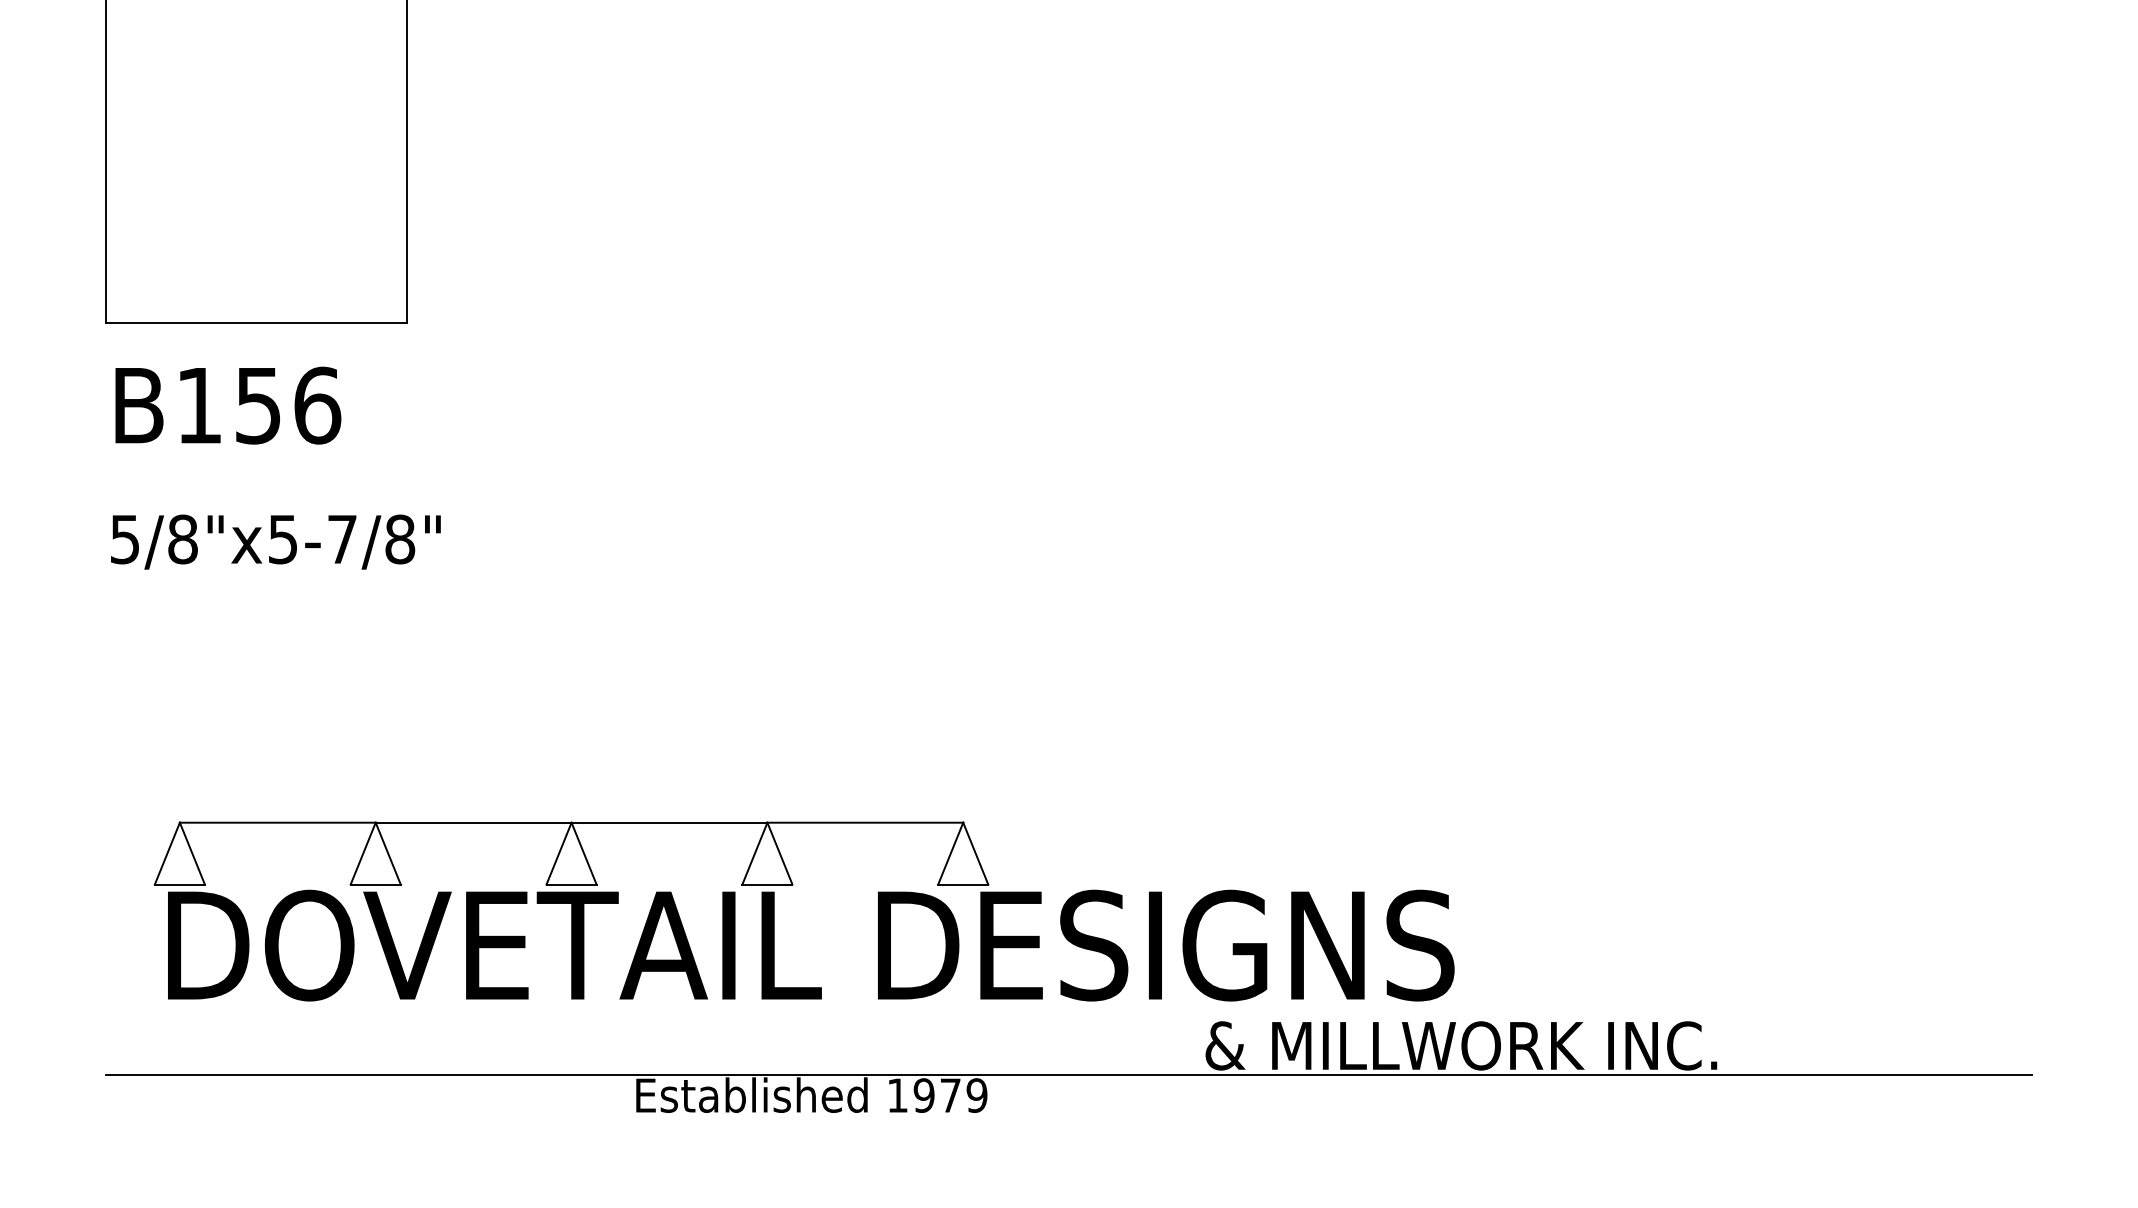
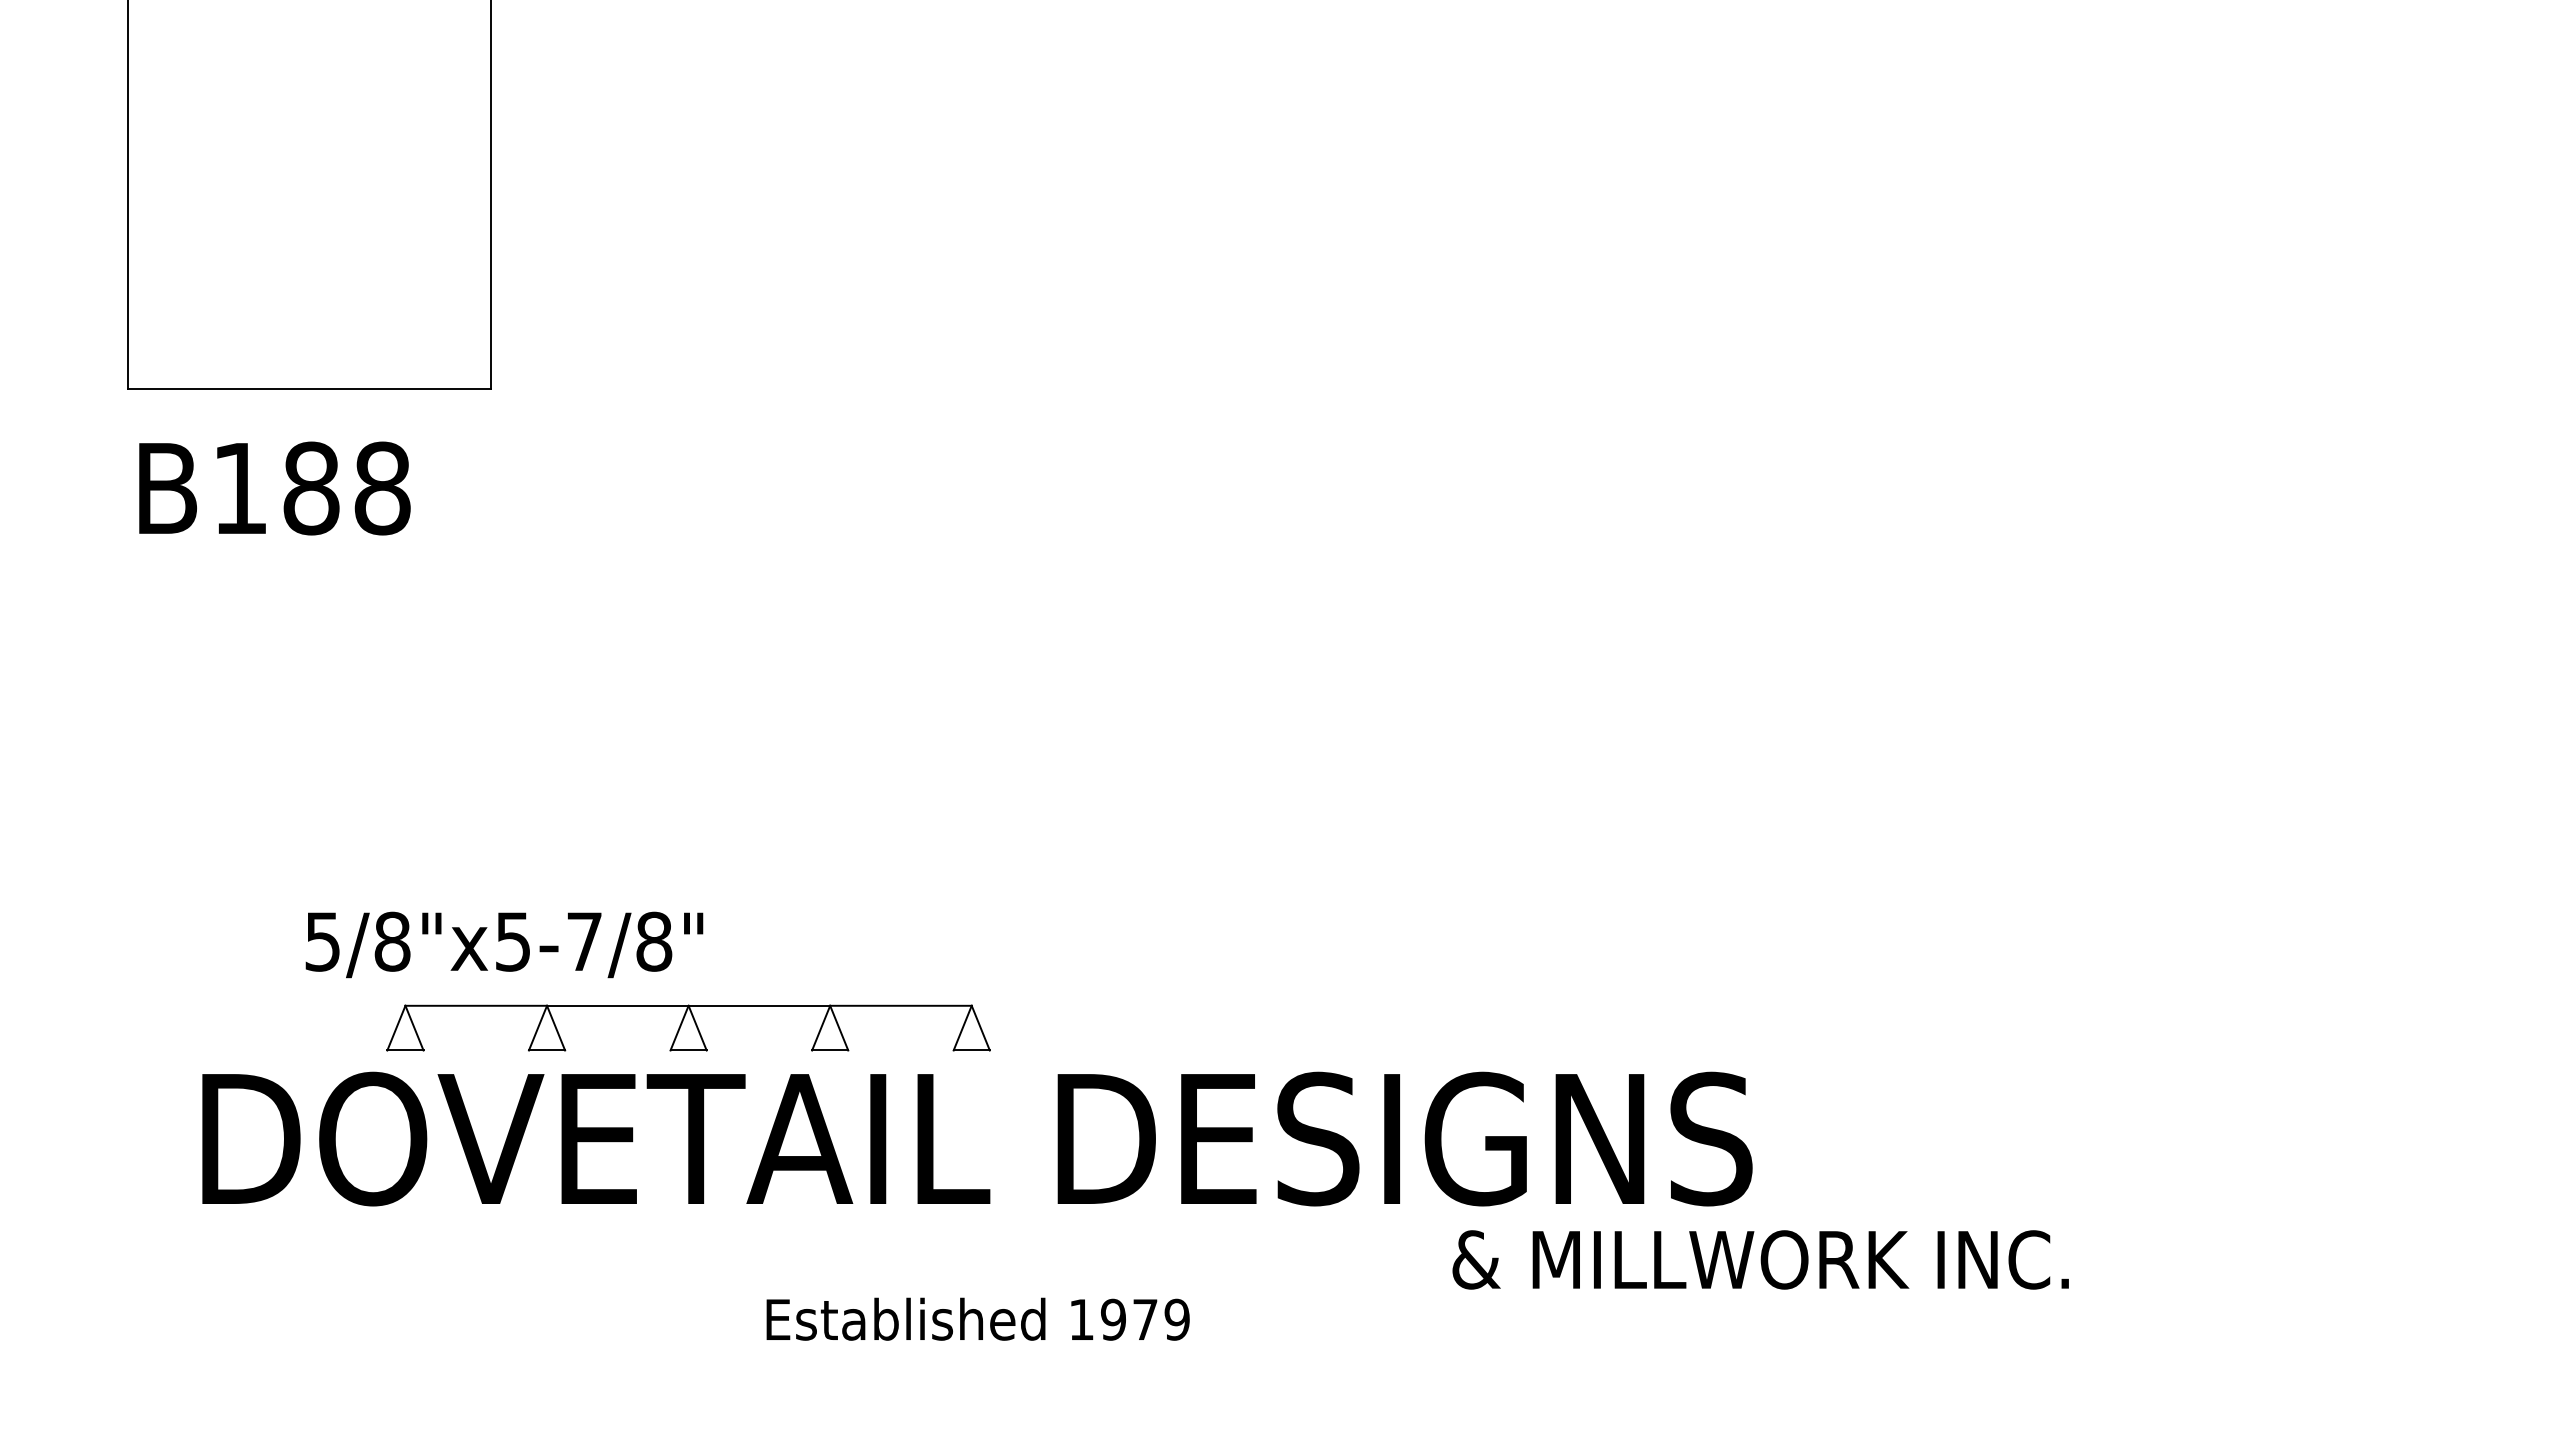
text: (288, 405) -> (347, 488), B156 -> B188
text: (275, 541) -> (504, 944), moved
part: (571, 853) -> (688, 1027), size x0.6
line: (1068, 1074) -> (1287, 1294), removed

